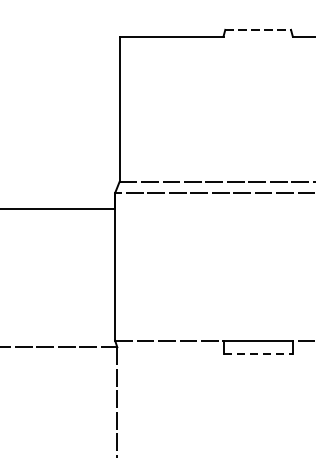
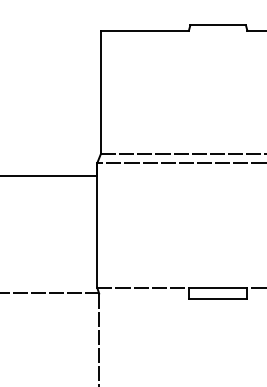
line: (258, 30) -> (218, 25), dashed -> solid
line: (258, 354) -> (218, 299), dashed -> solid

